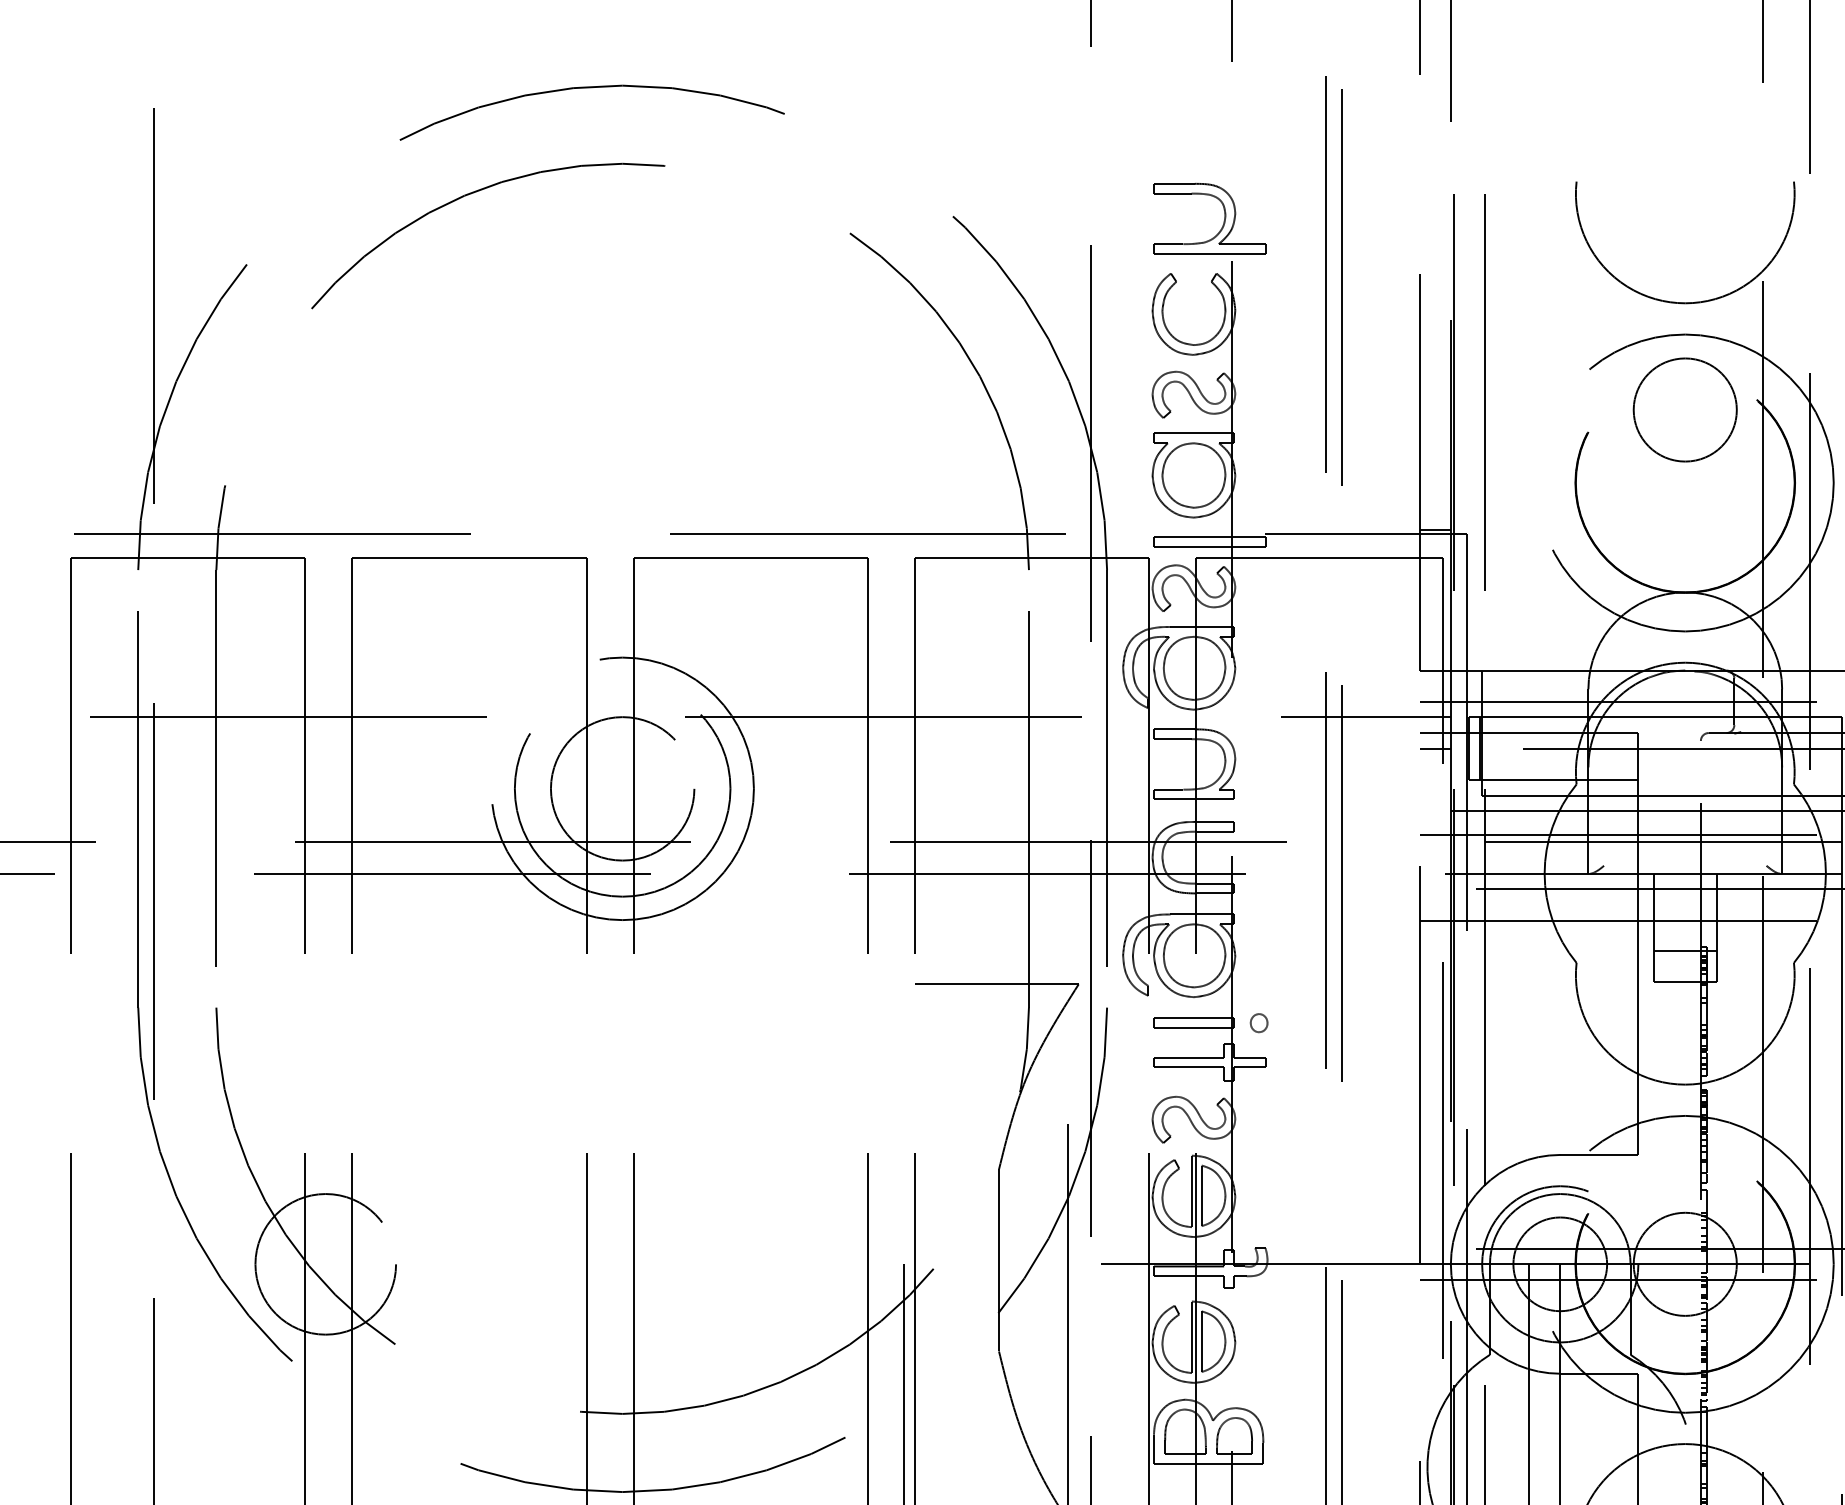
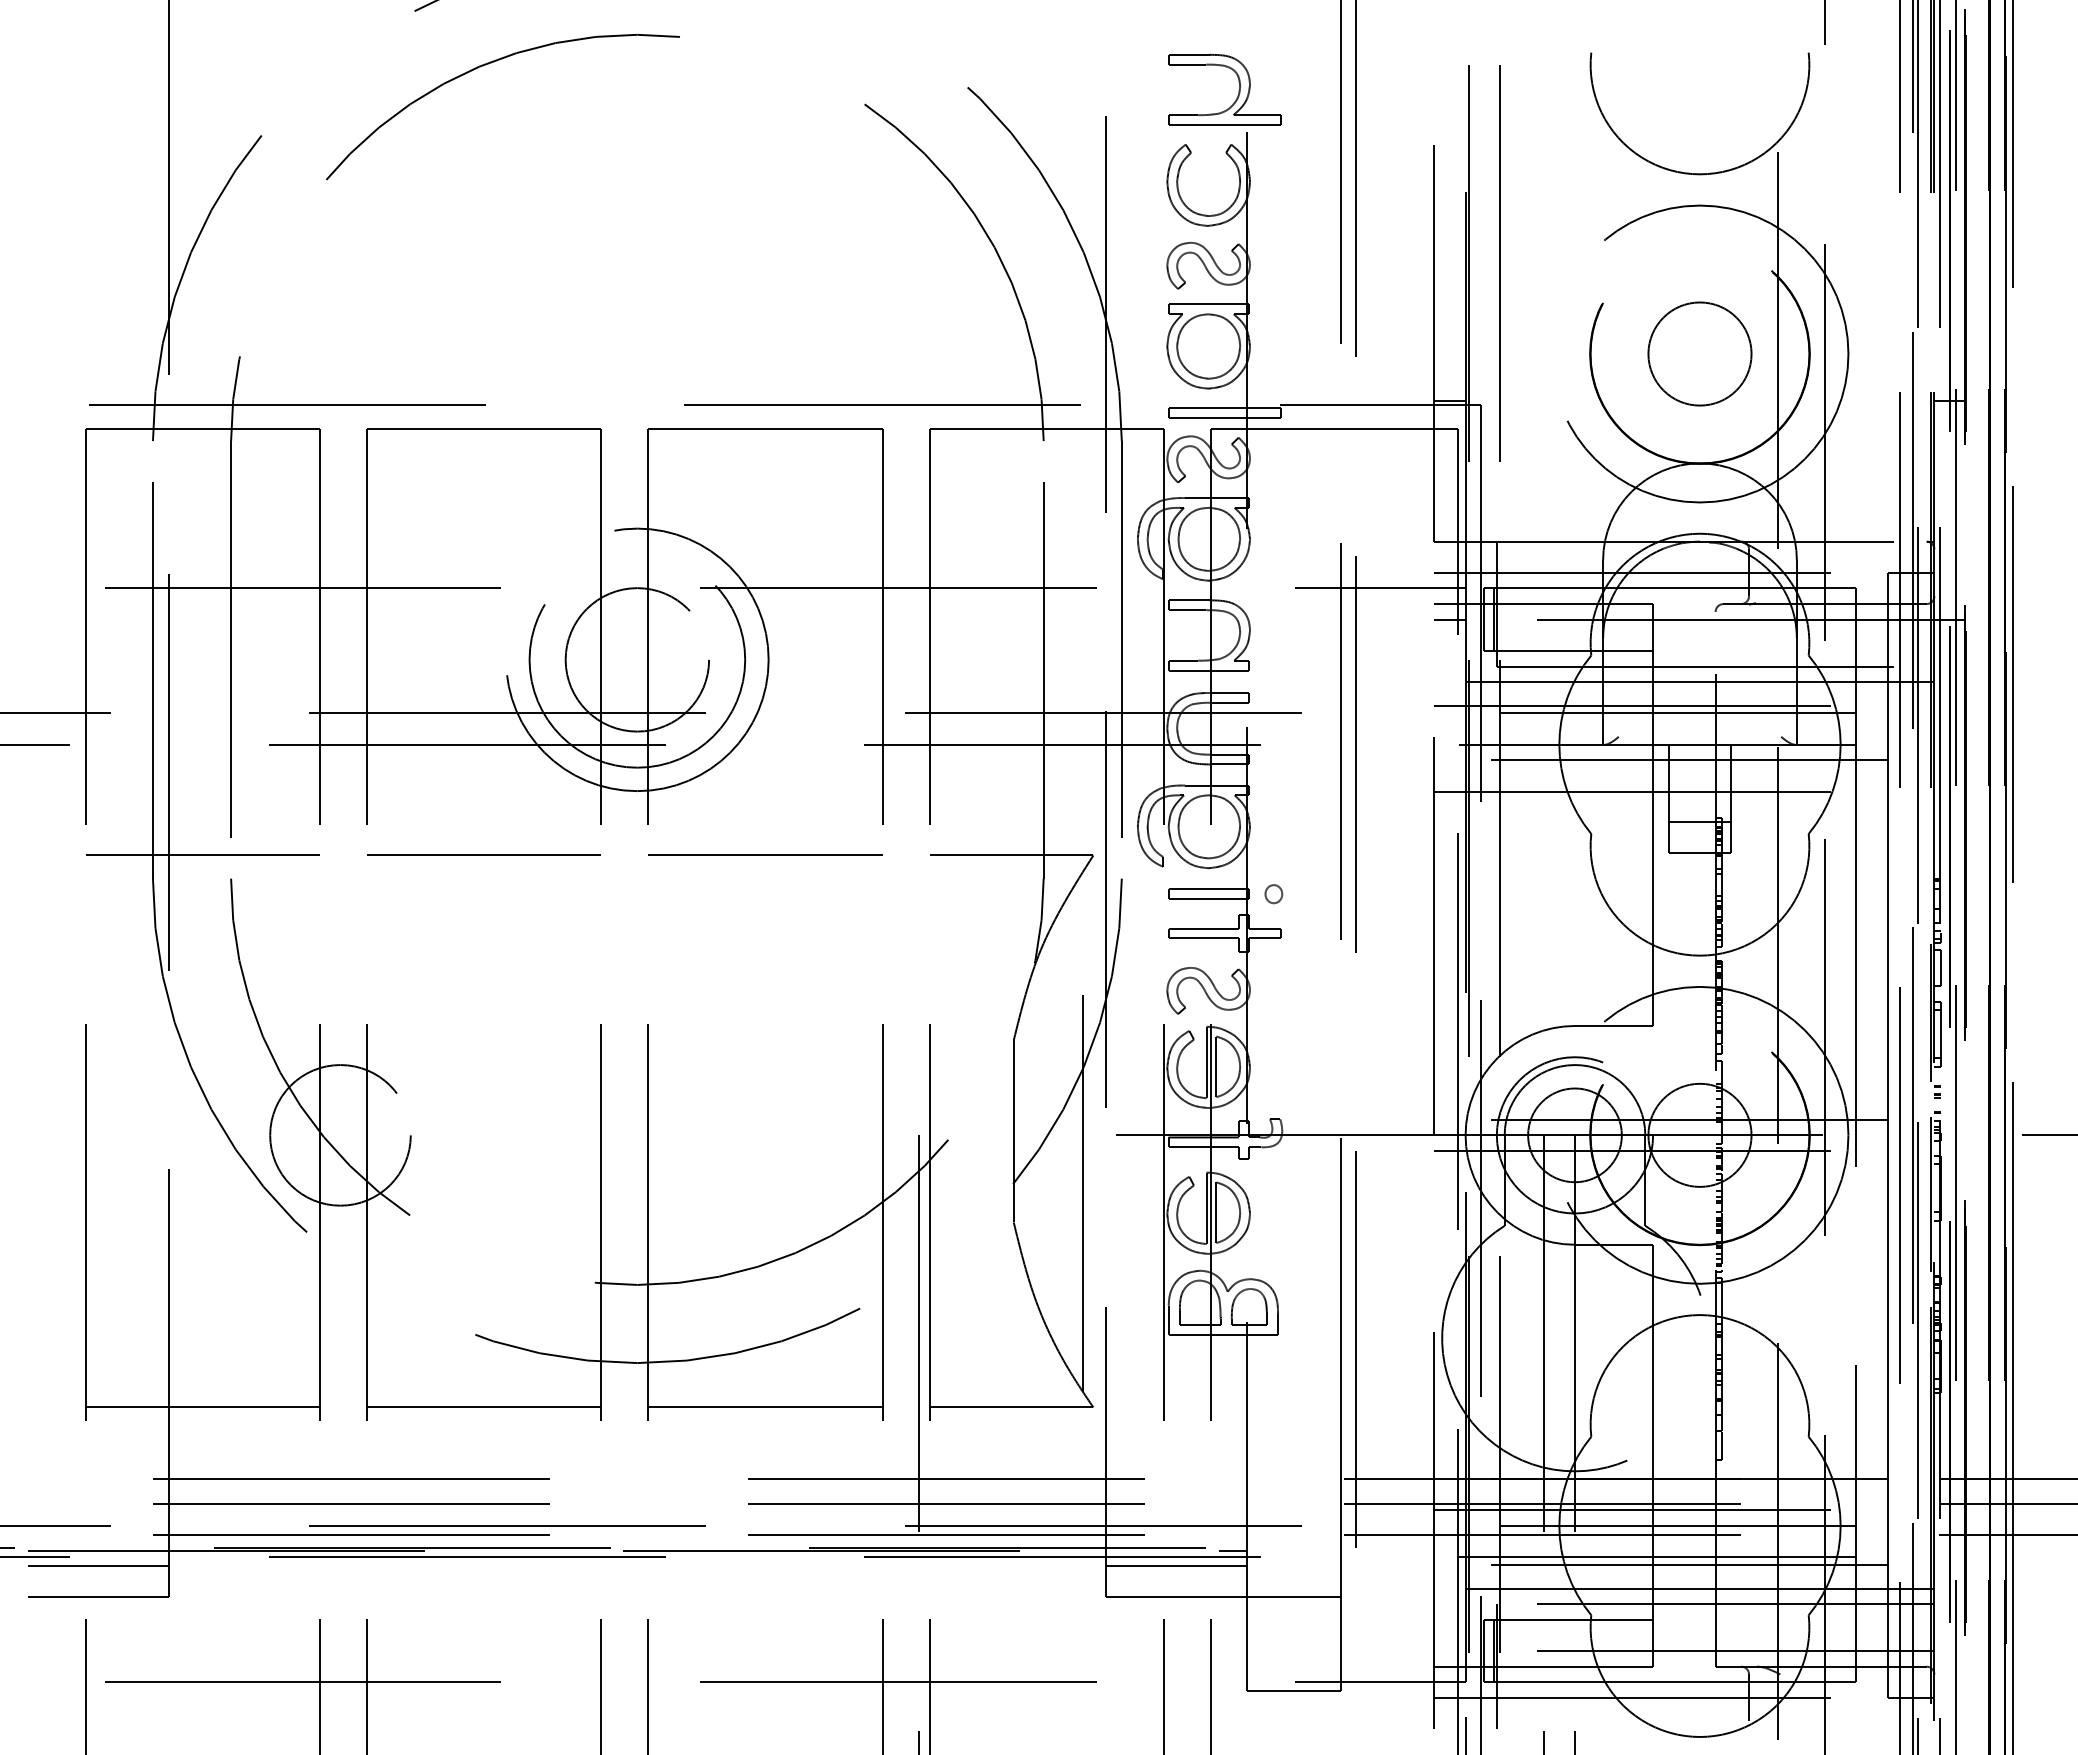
circle: (1684, 409) -> (1699, 353), moved
line: (187, 984) -> (202, 855), added
line: (469, 984) -> (484, 855), added
line: (750, 984) -> (765, 855), added

